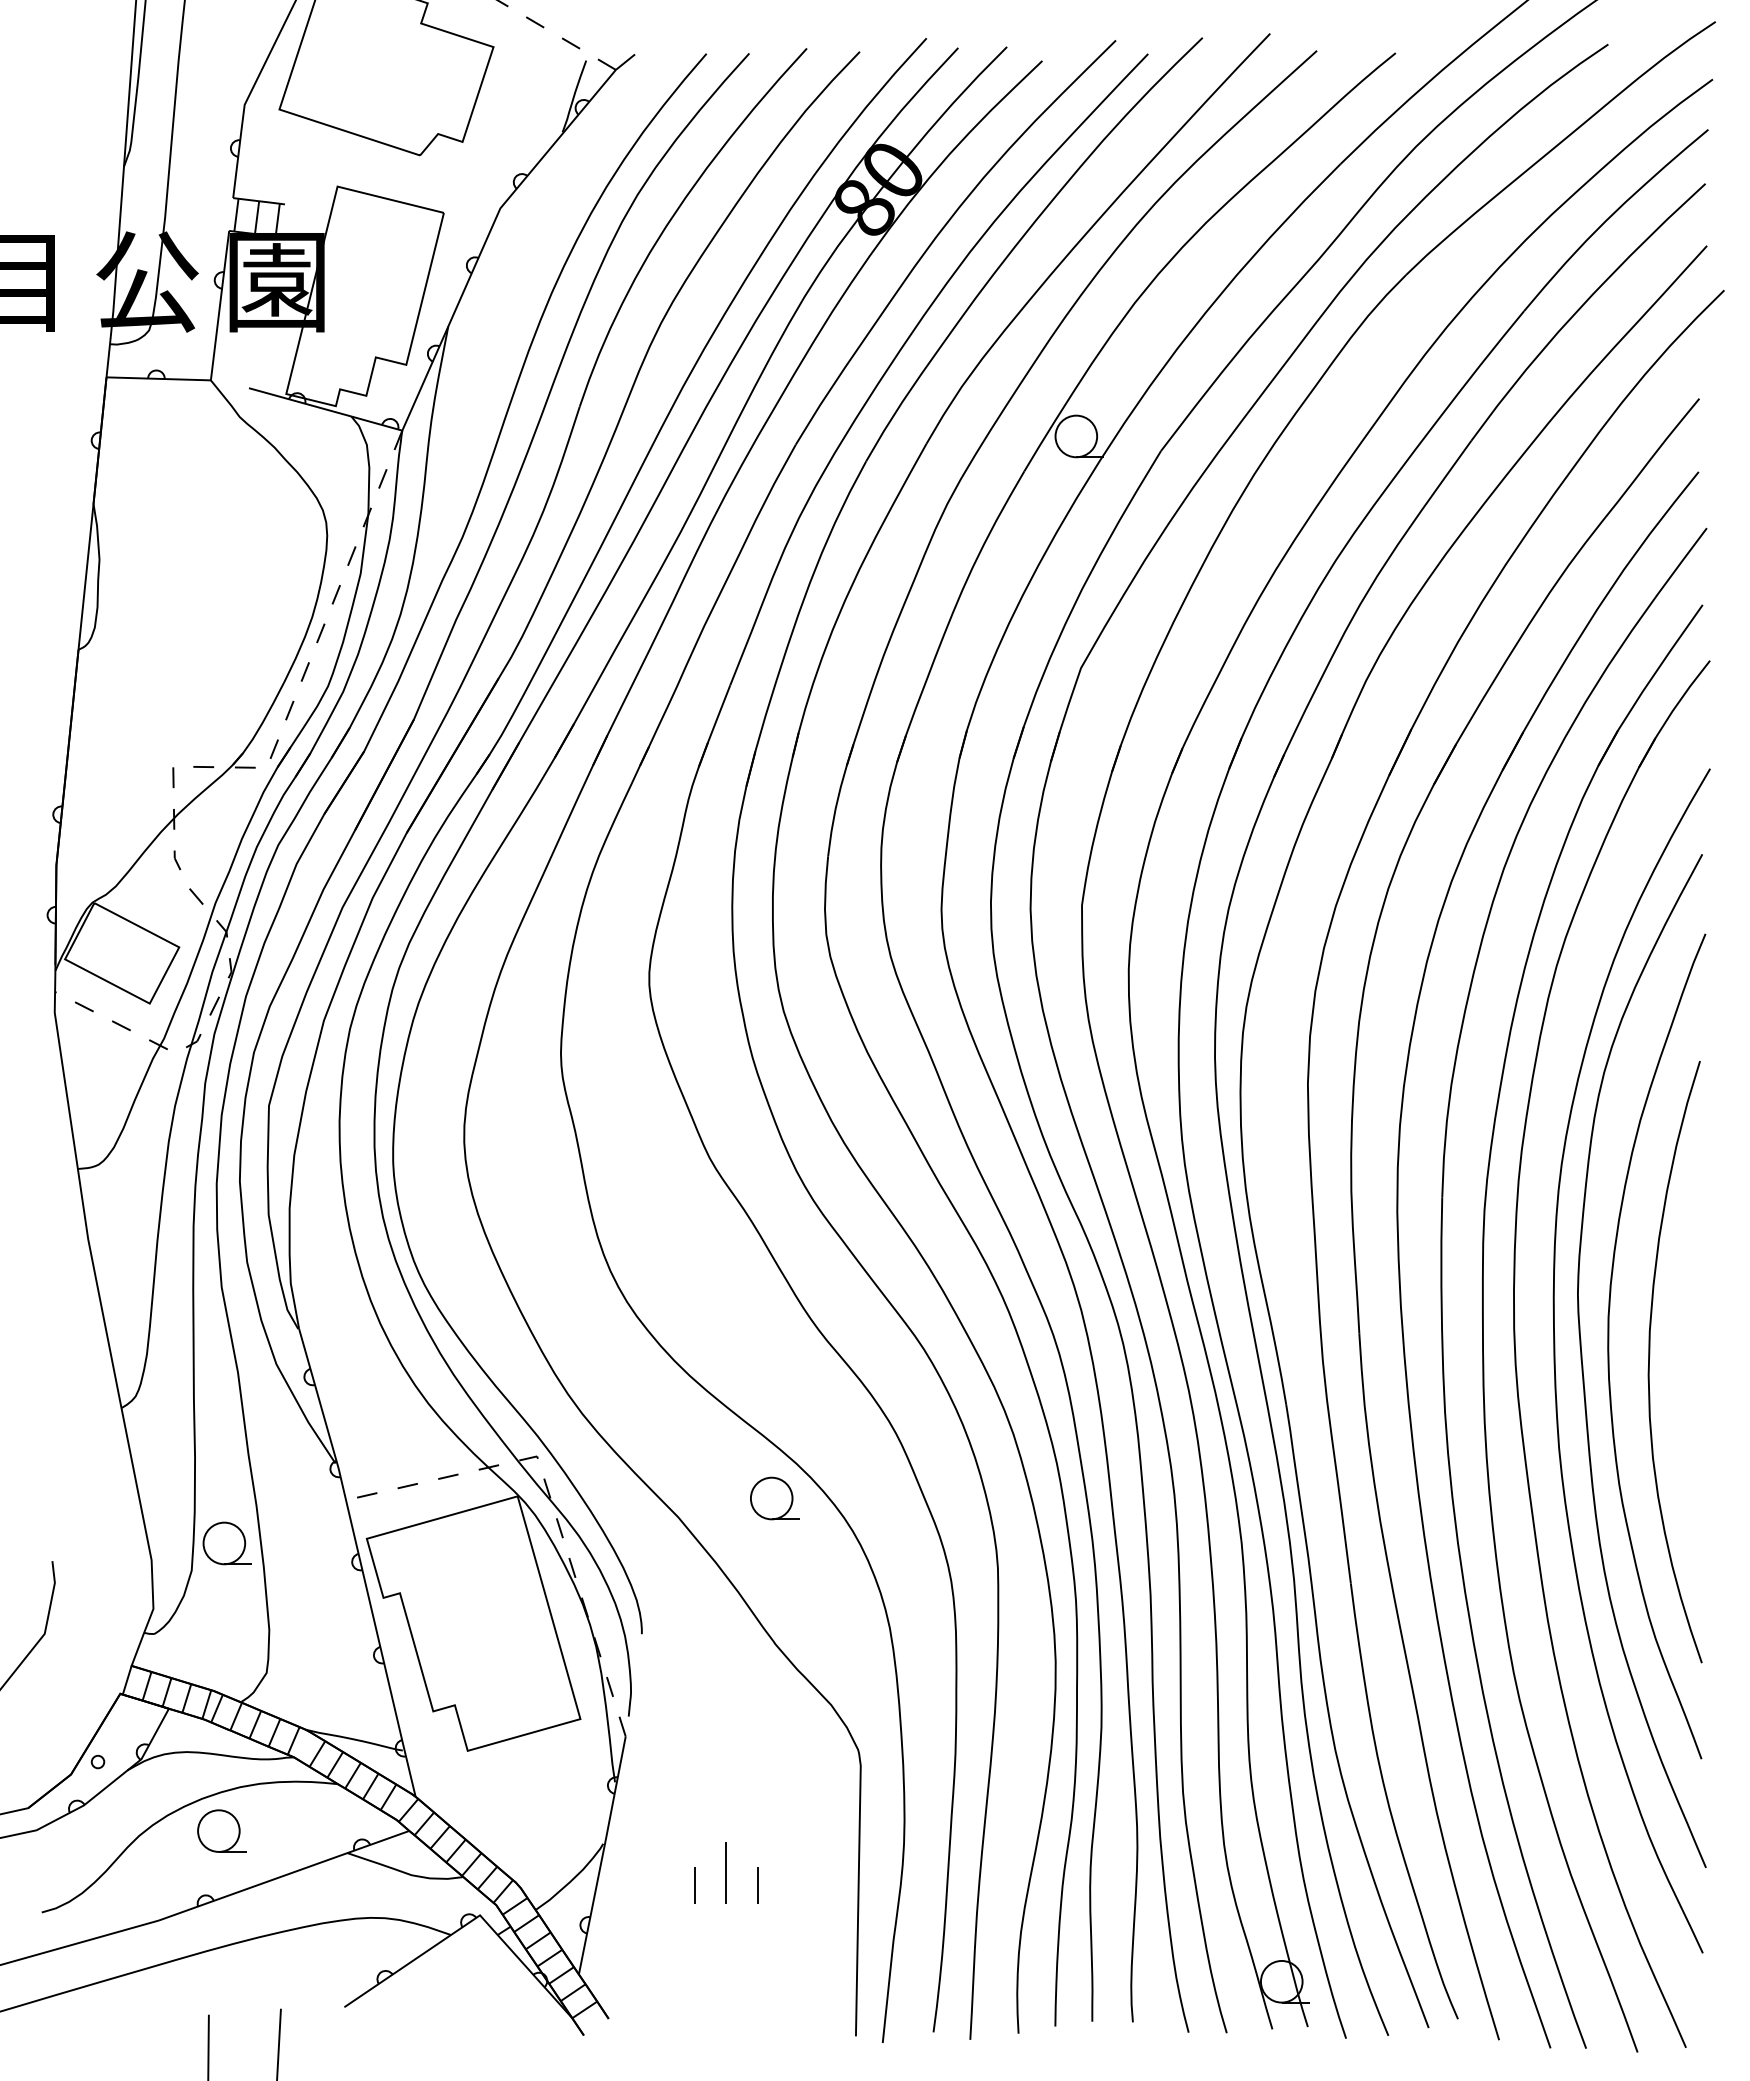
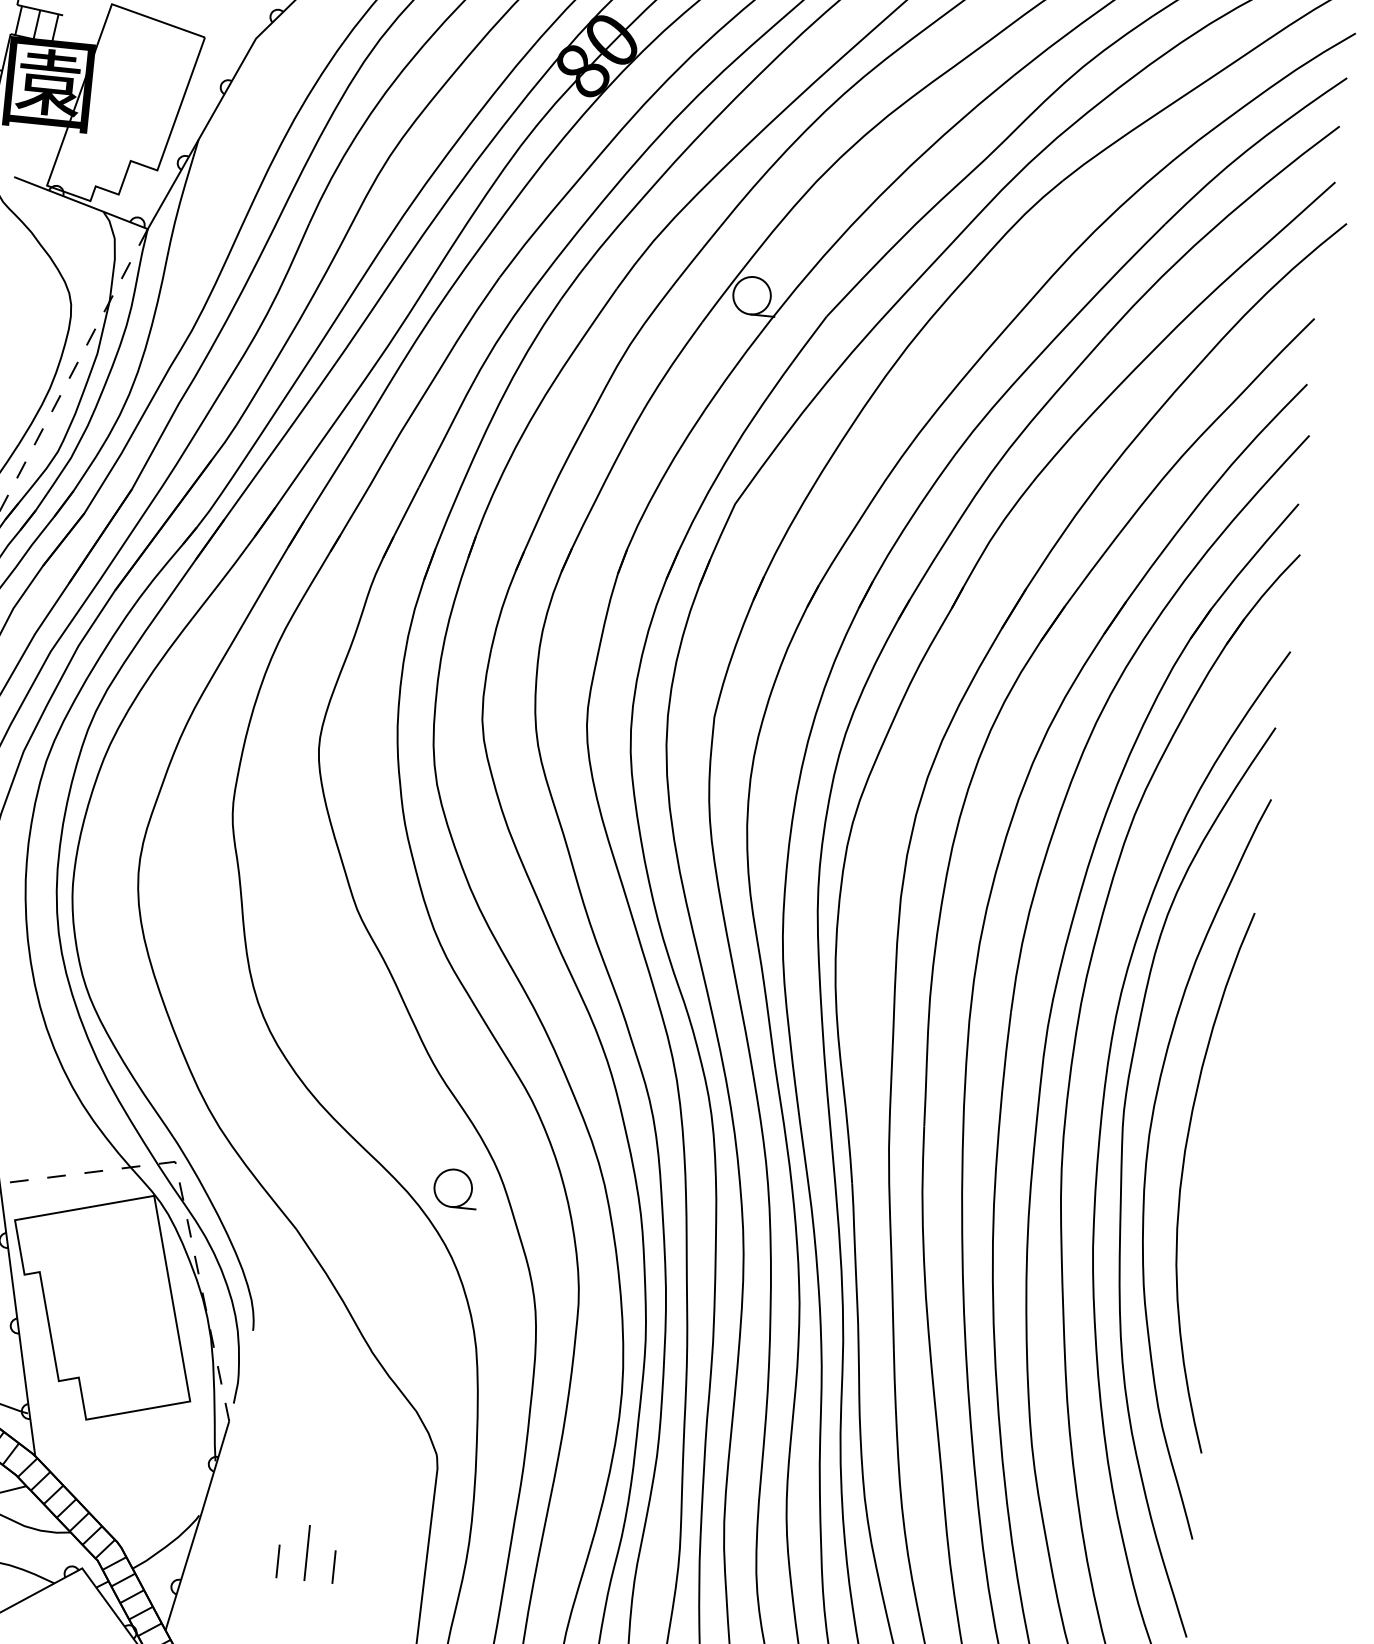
part: (774, 1498) -> (455, 1188), moved

